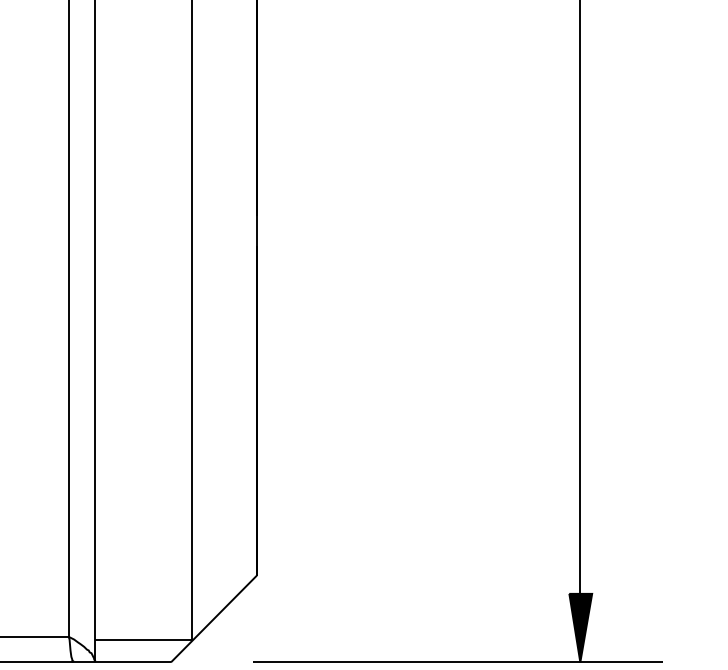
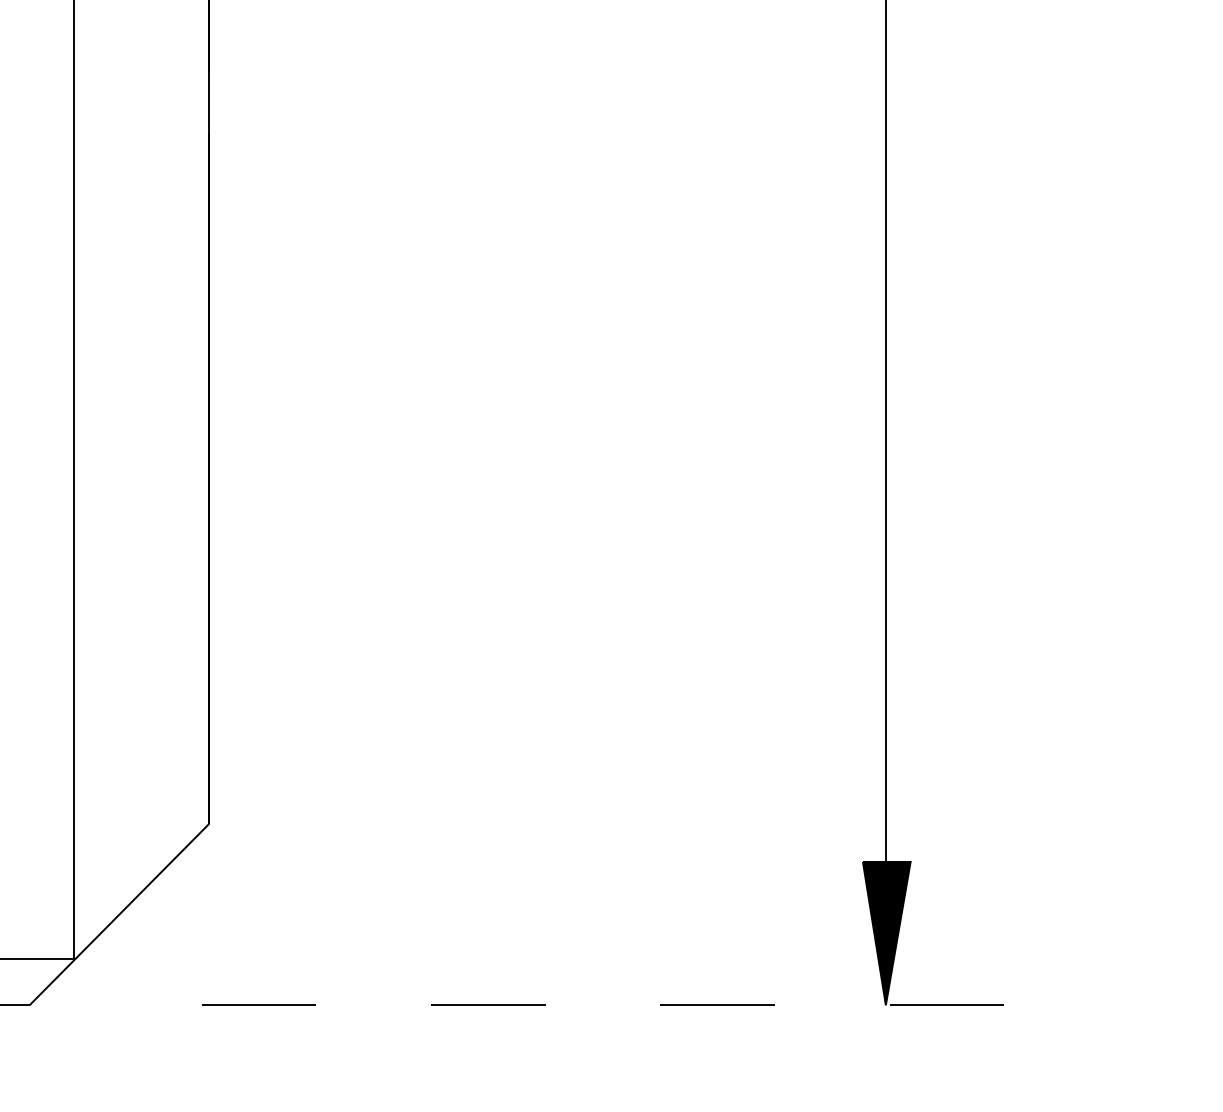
line: (457, 662) -> (628, 1005), solid -> dashed

